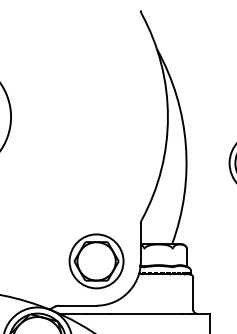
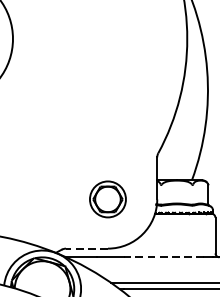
part: (96, 261) -> (107, 199), size x0.6
line: (77, 305) -> (86, 248), solid -> dashed
line: (146, 313) -> (163, 257), solid -> dashed

